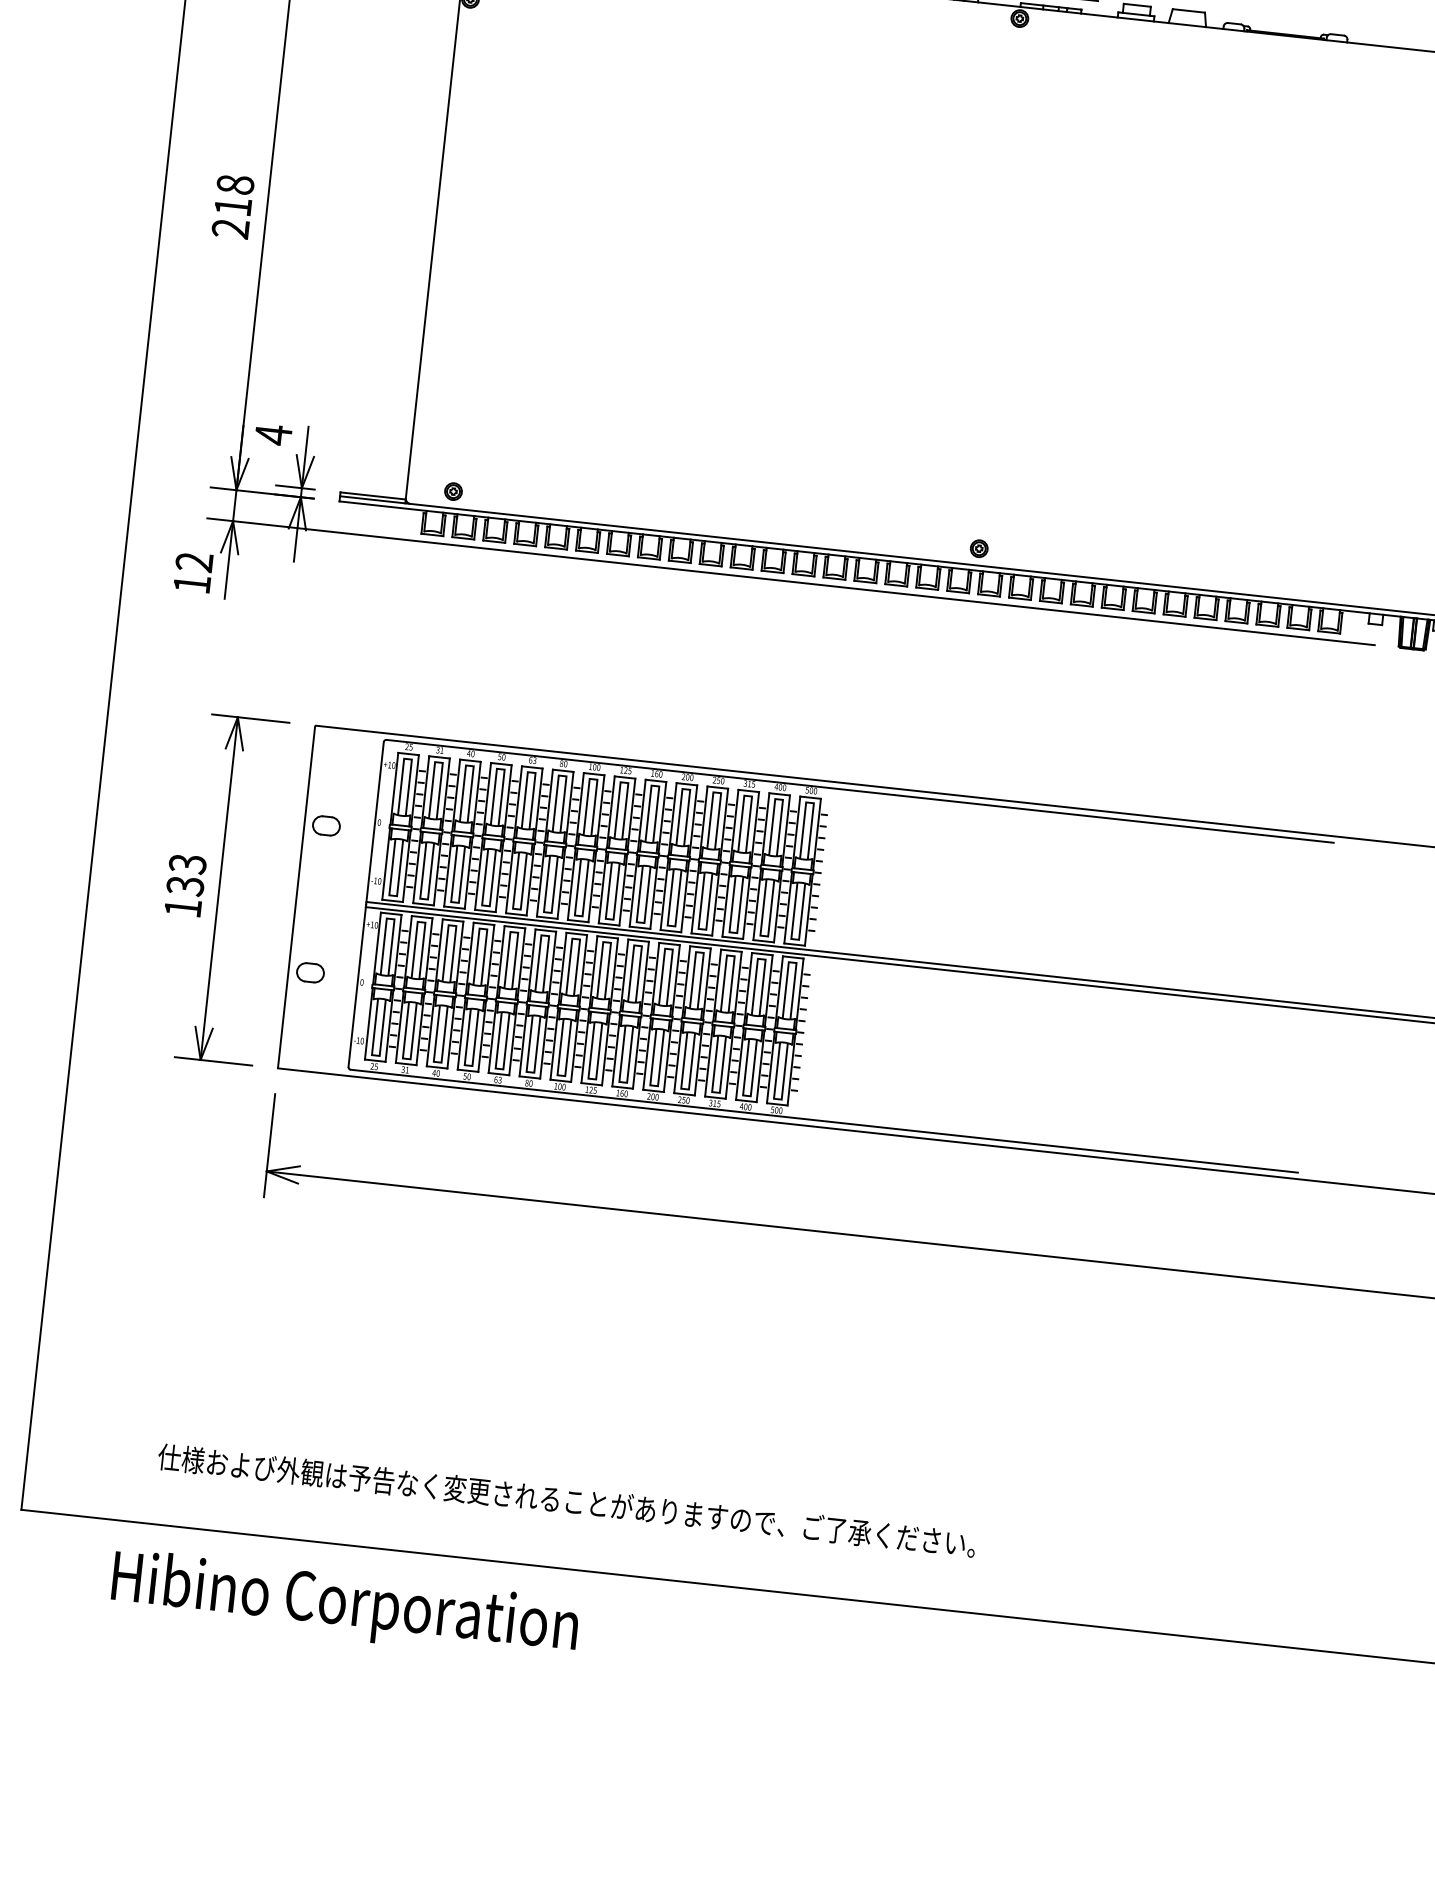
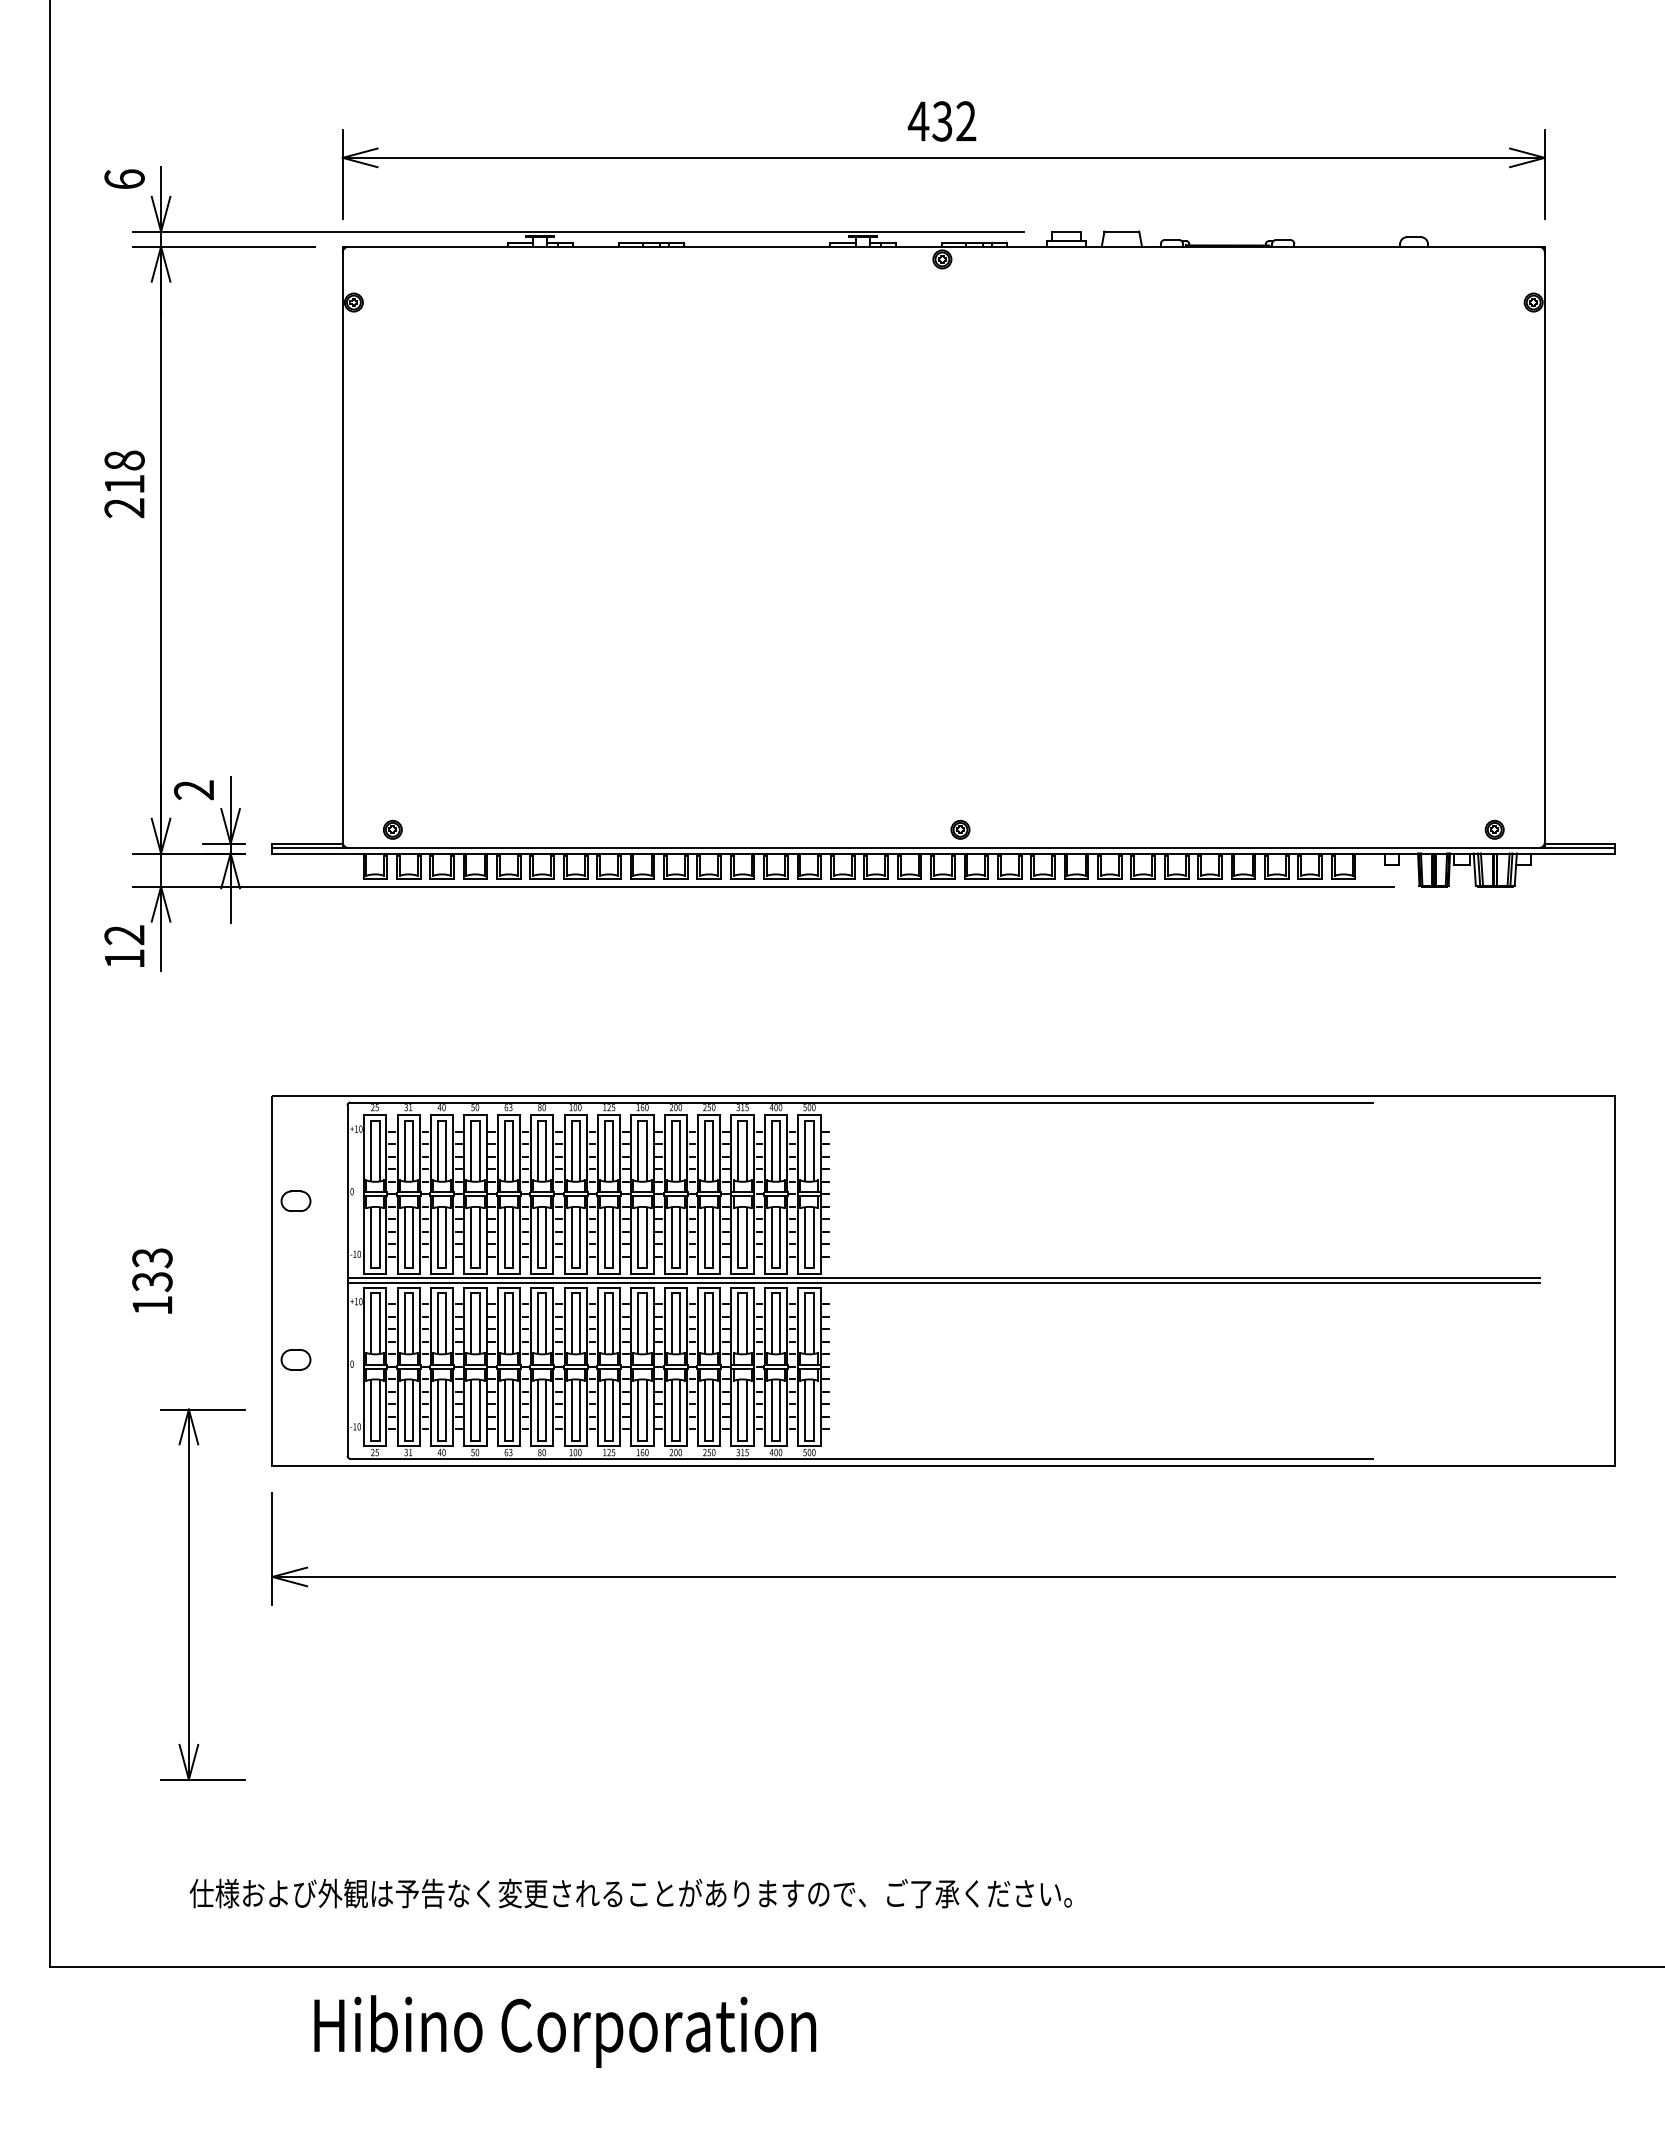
text: (232, 206) -> (124, 484), moved
text: (272, 435) -> (193, 790), 4 -> 2
part: (219, 888) -> (189, 1594), moved
text: (345, 1605) -> (565, 2031), moved

